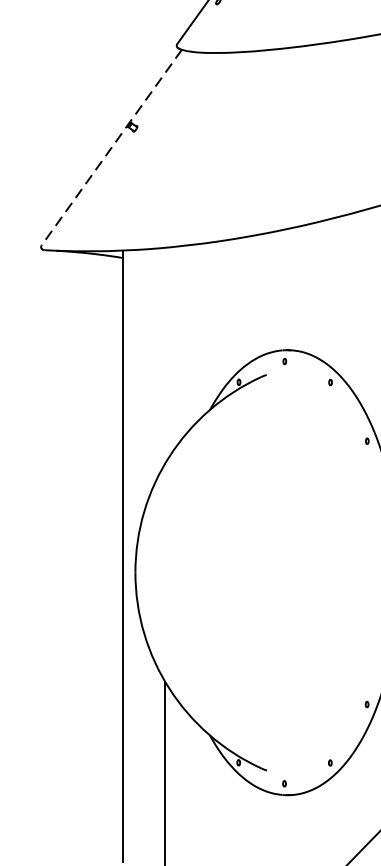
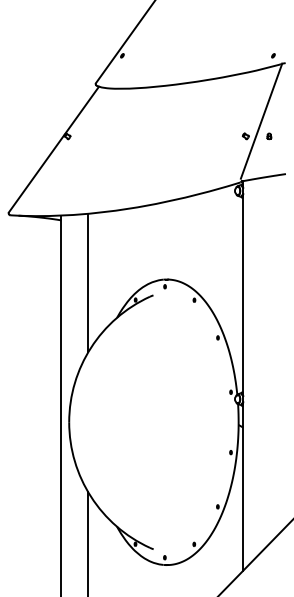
line: (110, 147) -> (53, 149), dashed -> solid
line: (165, 354) -> (88, 282), added

